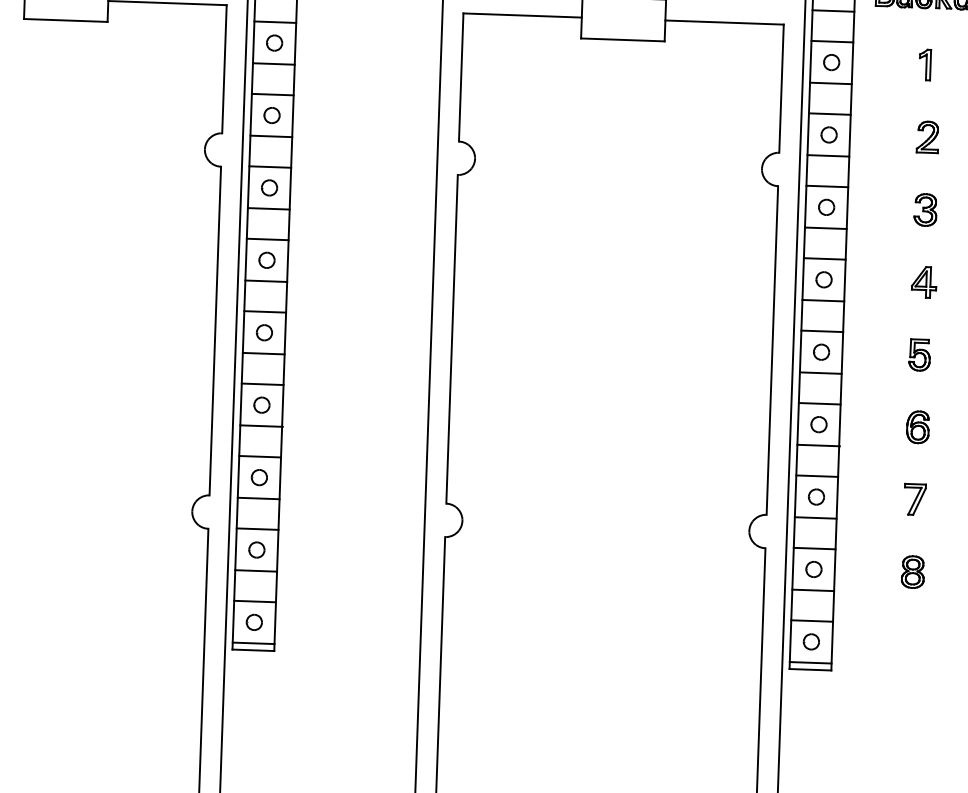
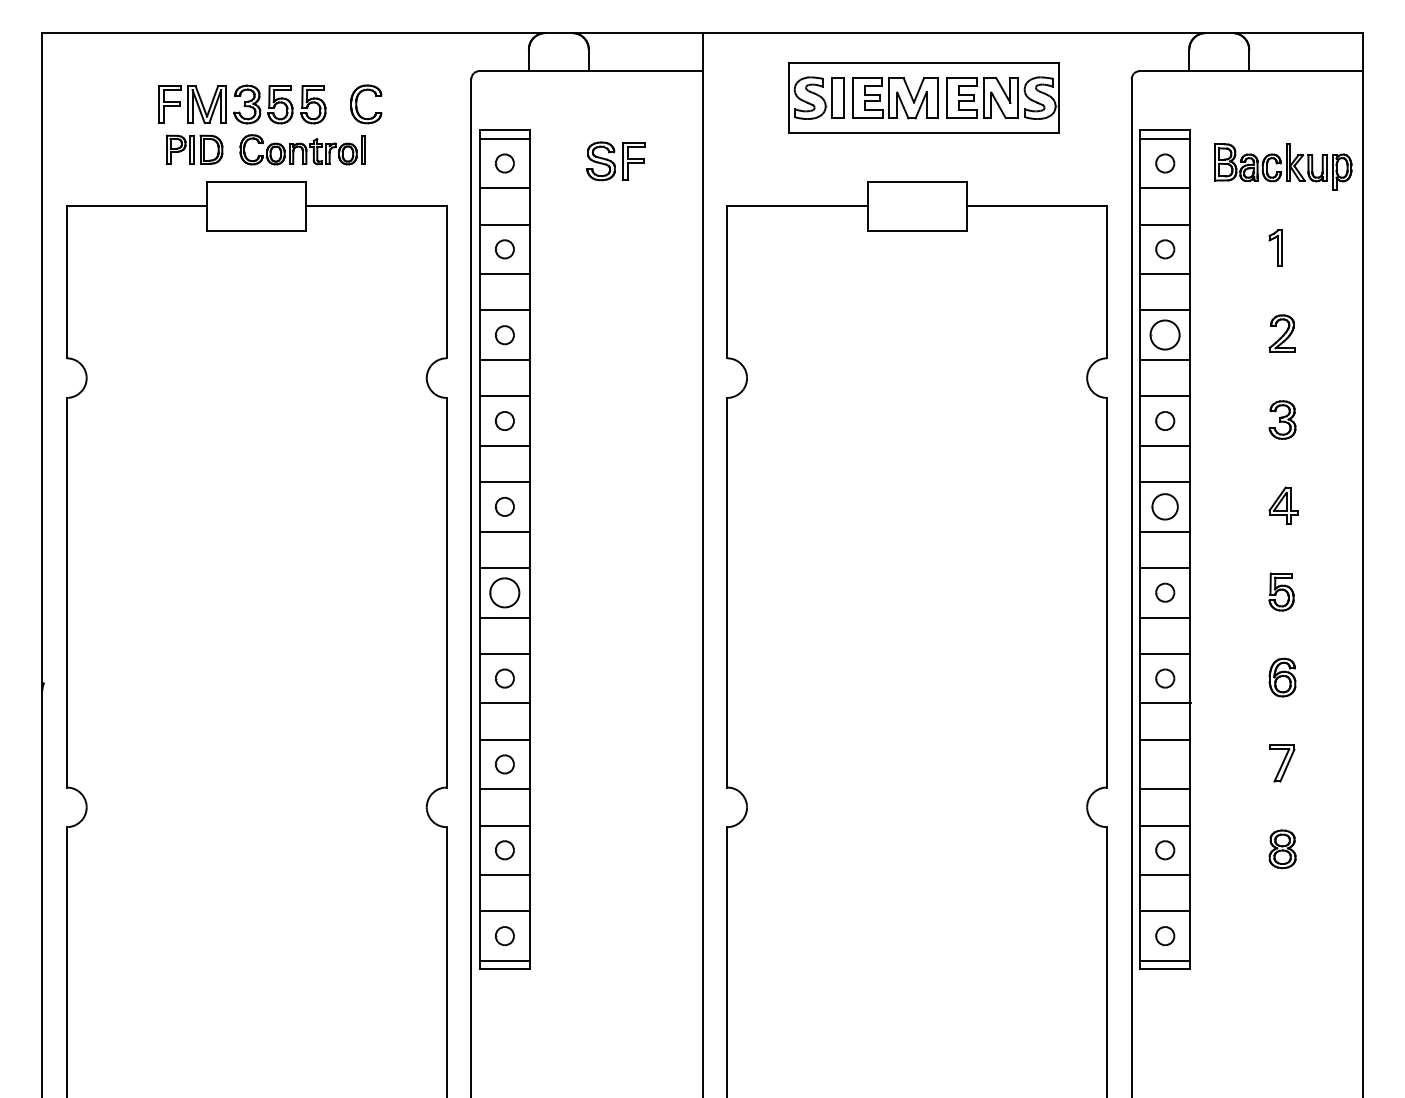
part: (829, 135) -> (1165, 335), size x1.6
part: (824, 279) -> (1165, 506), size x1.4
part: (264, 332) -> (504, 592), size x1.6
part: (816, 497) -> (1165, 764), removed

